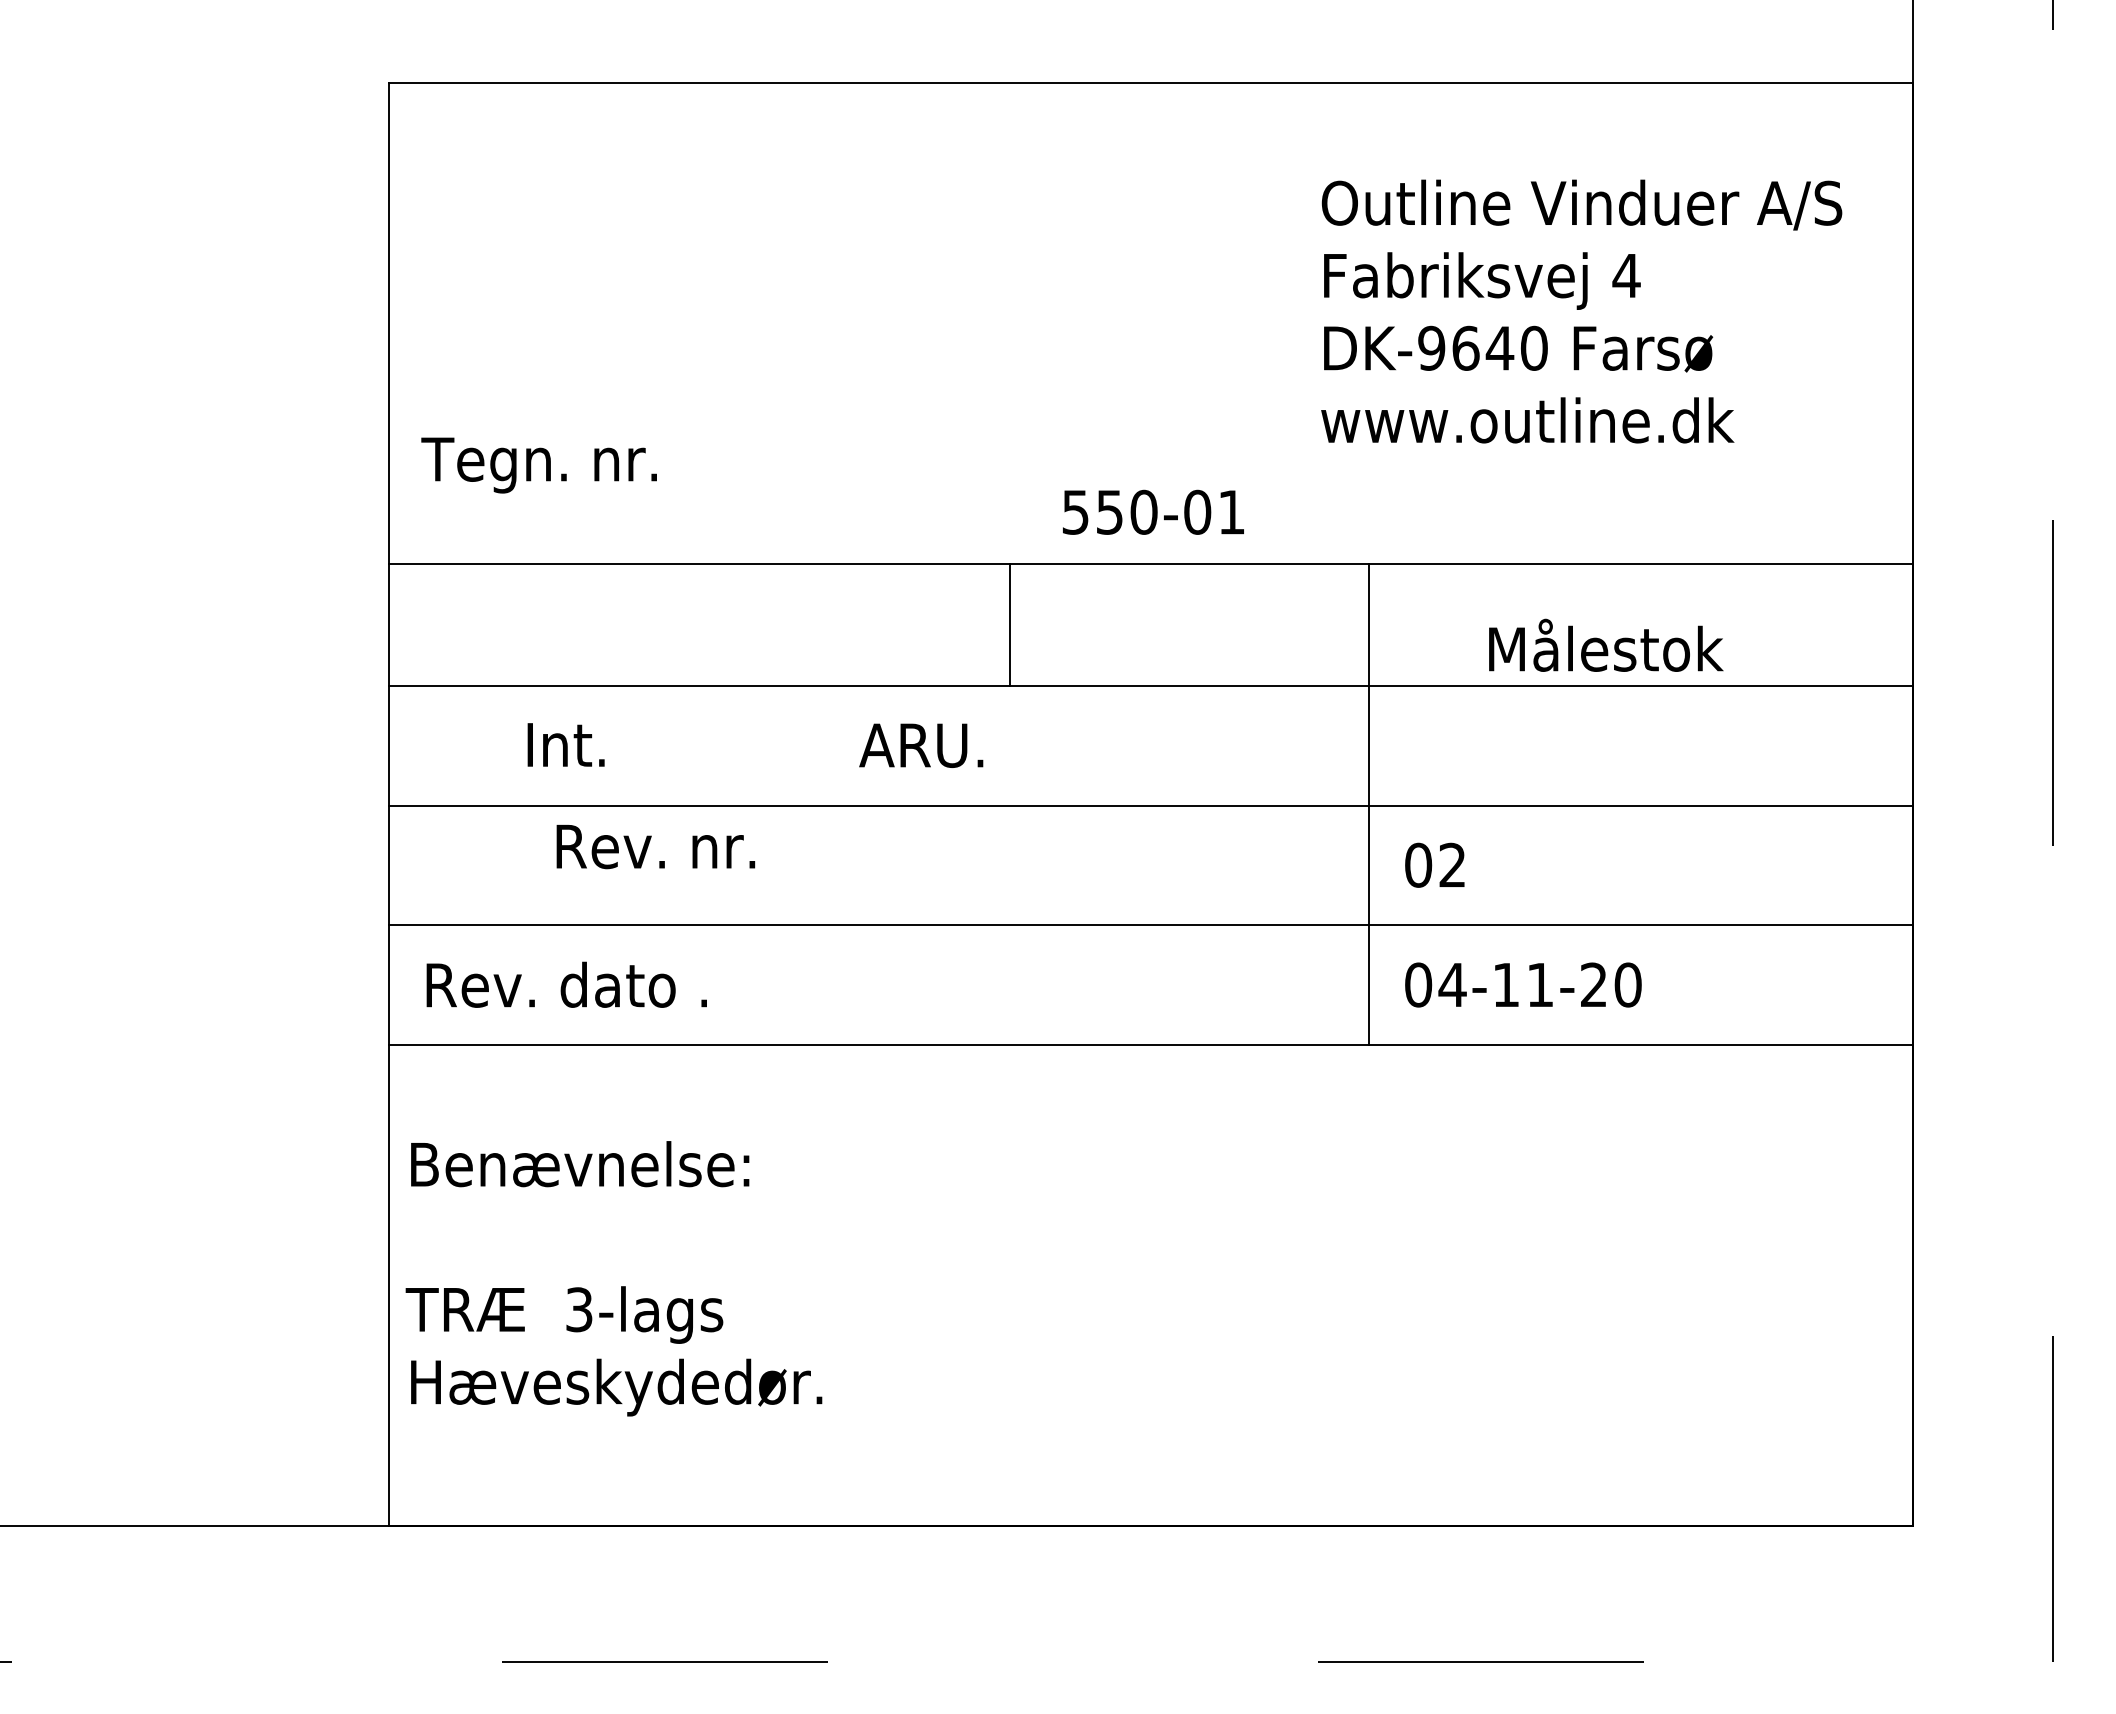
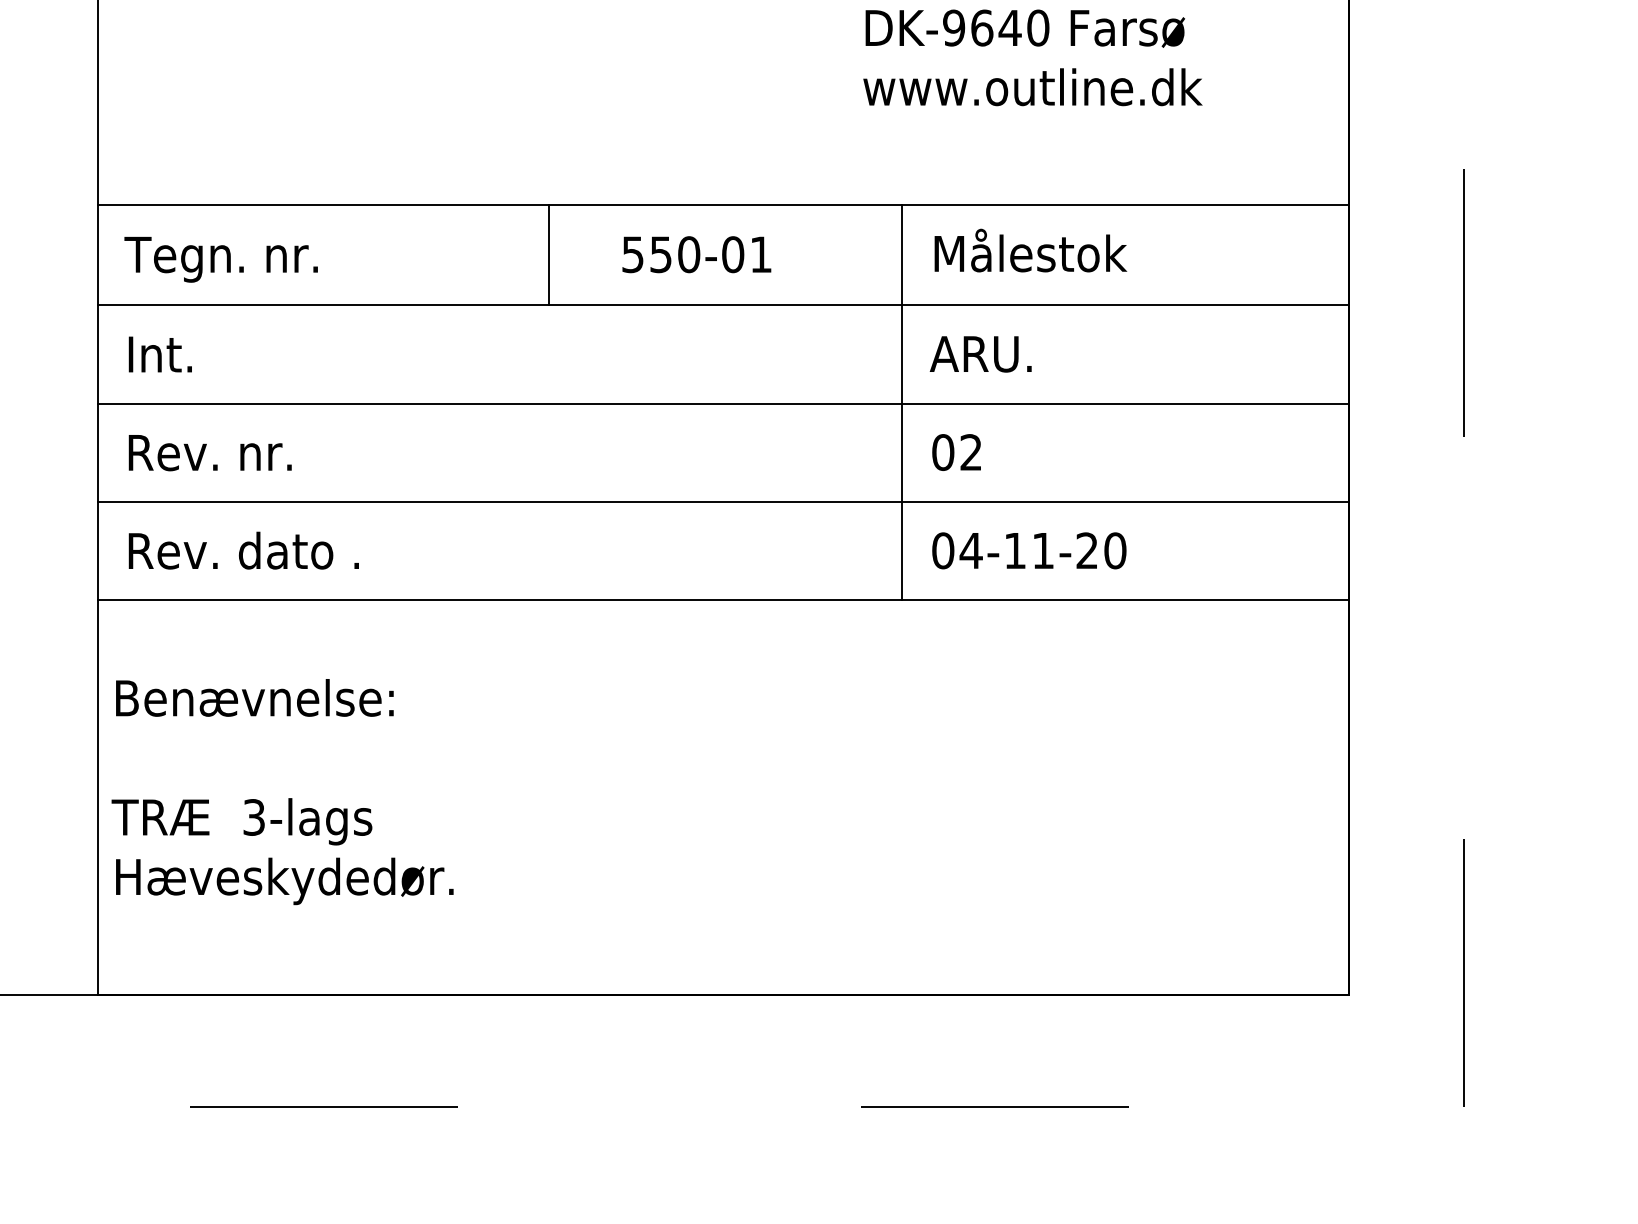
text: (538, 465) -> (220, 259), moved
text: (1153, 511) -> (696, 253), moved
line: (1009, 624) -> (549, 254), moved
text: (1606, 644) -> (1031, 249), moved
text: (565, 744) -> (159, 354), moved
text: (921, 745) -> (980, 354), moved
text: (655, 847) -> (209, 453), moved

